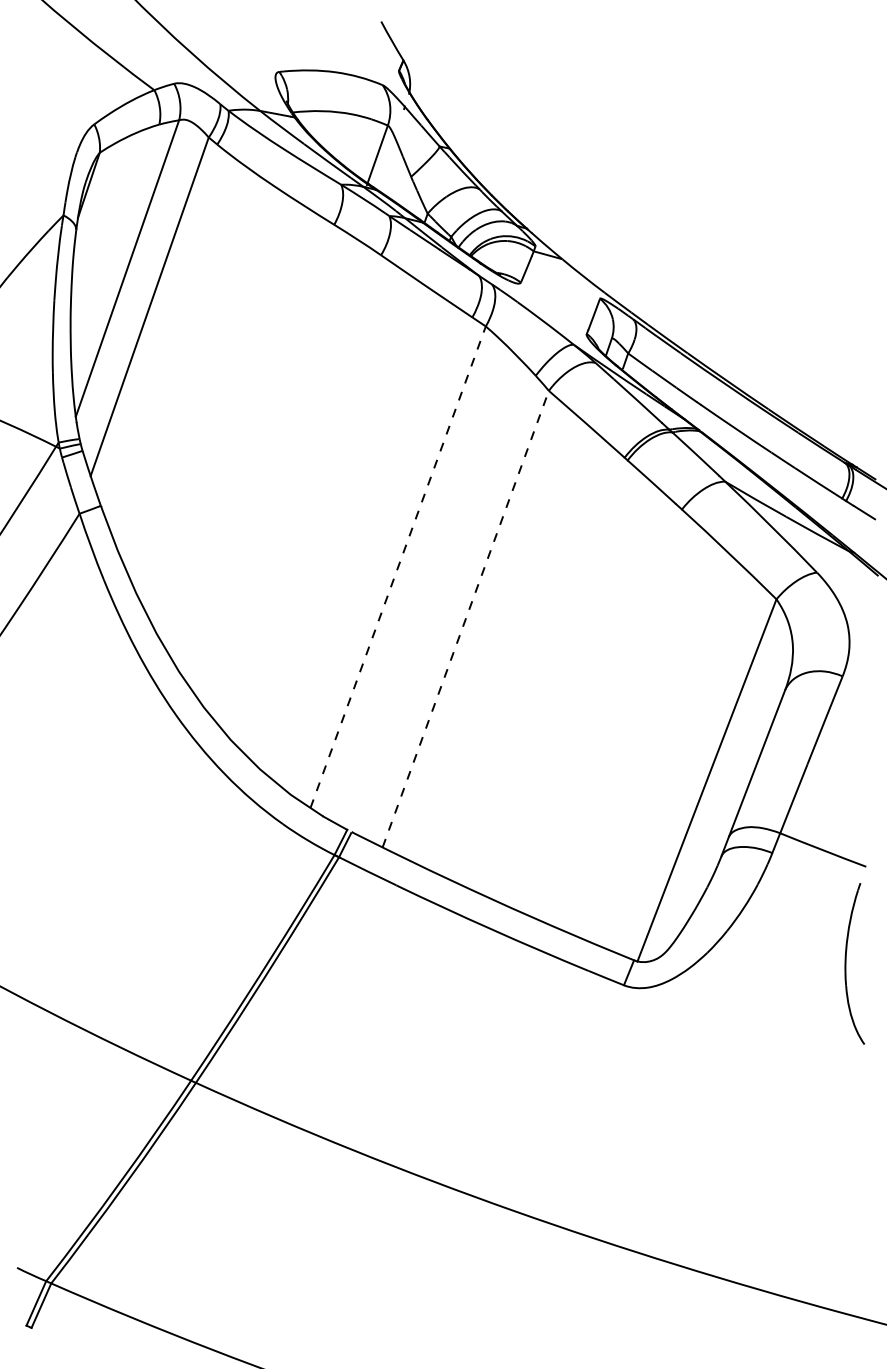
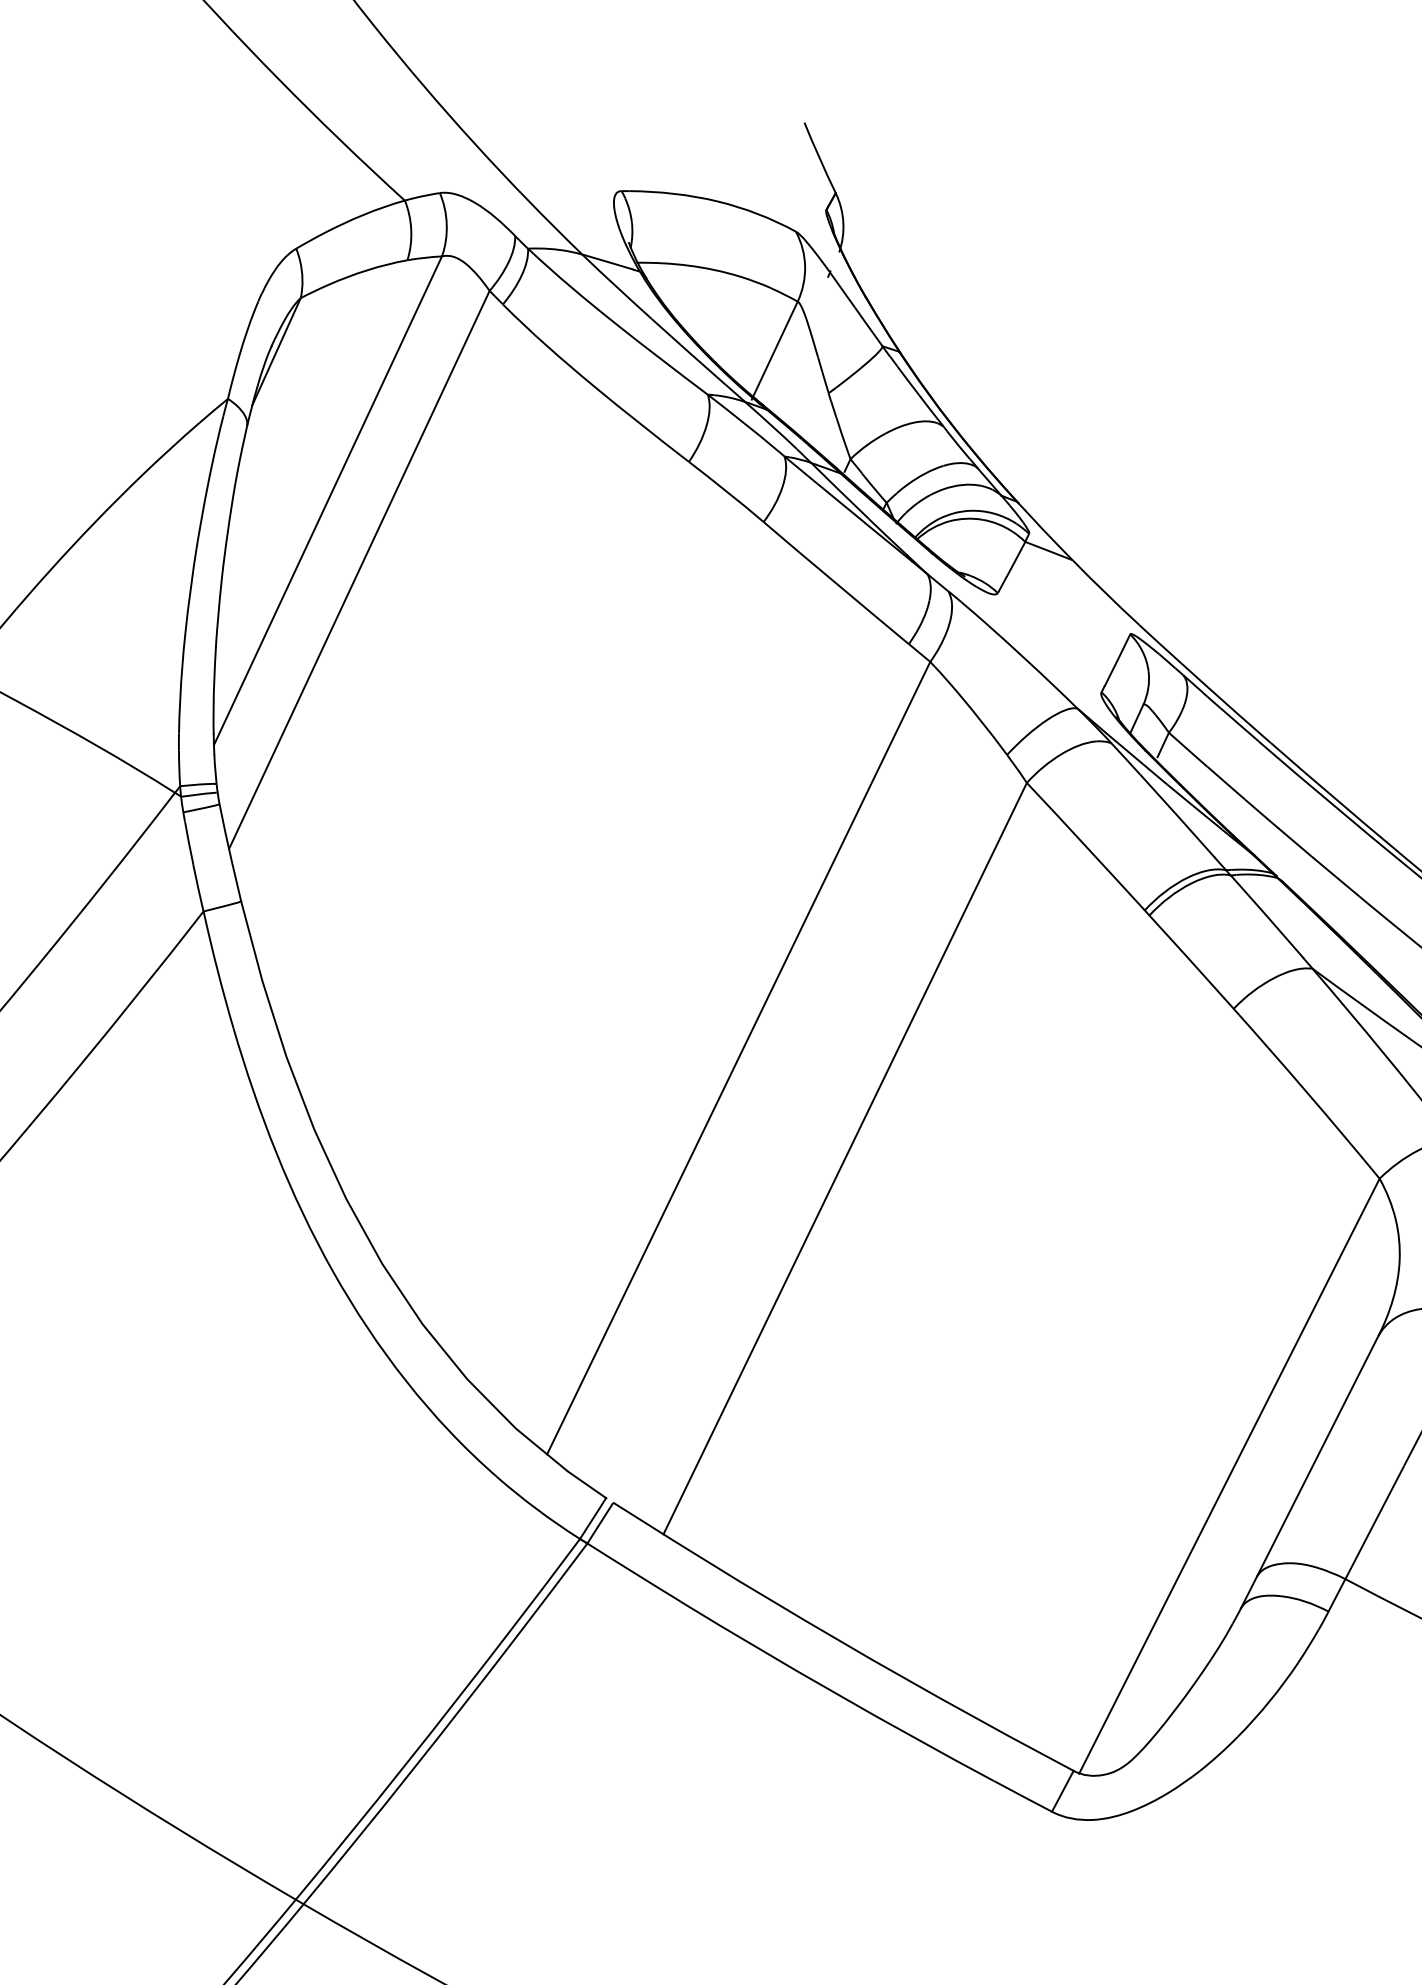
line: (398, 566) -> (739, 1056), dashed -> solid
line: (465, 619) -> (844, 1159), dashed -> solid

